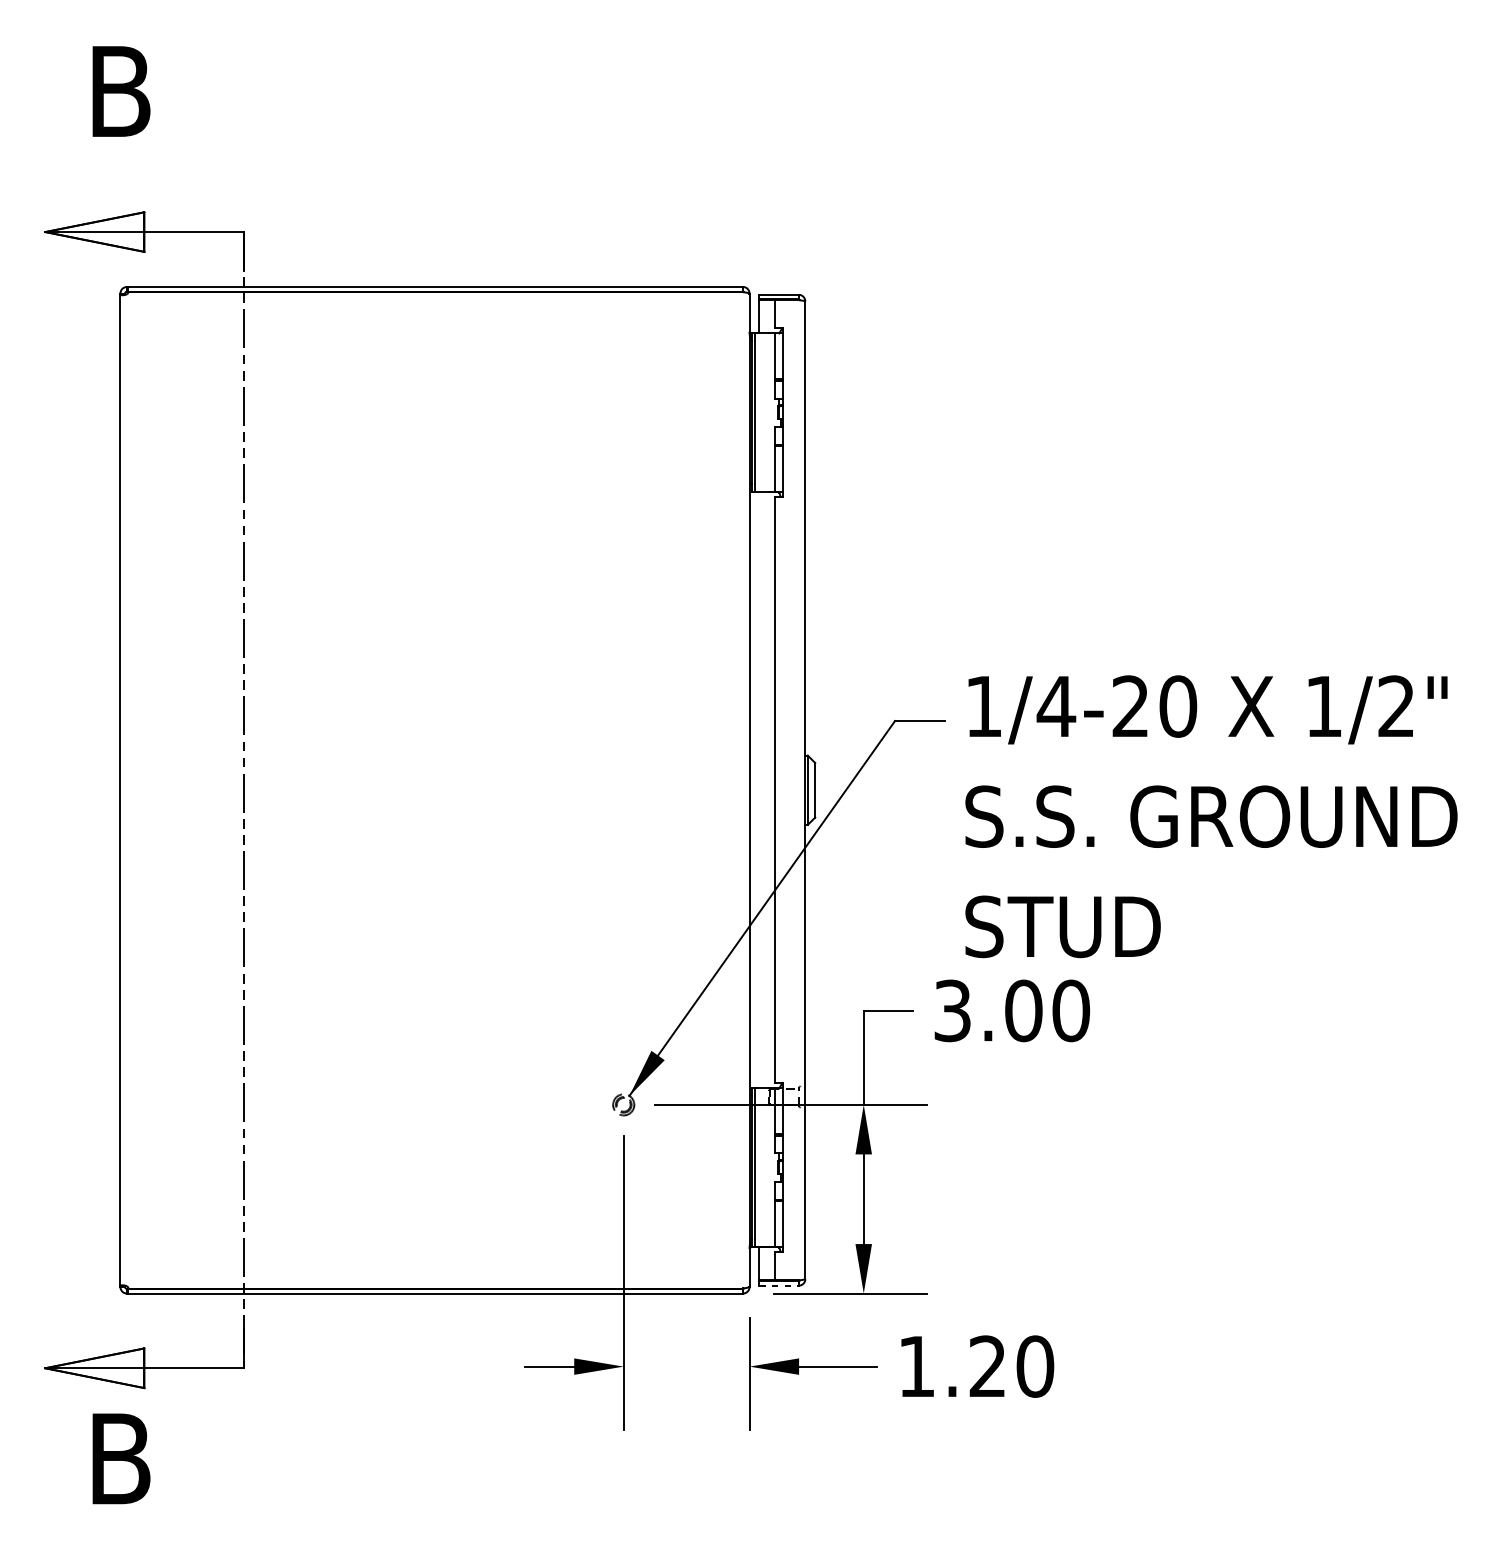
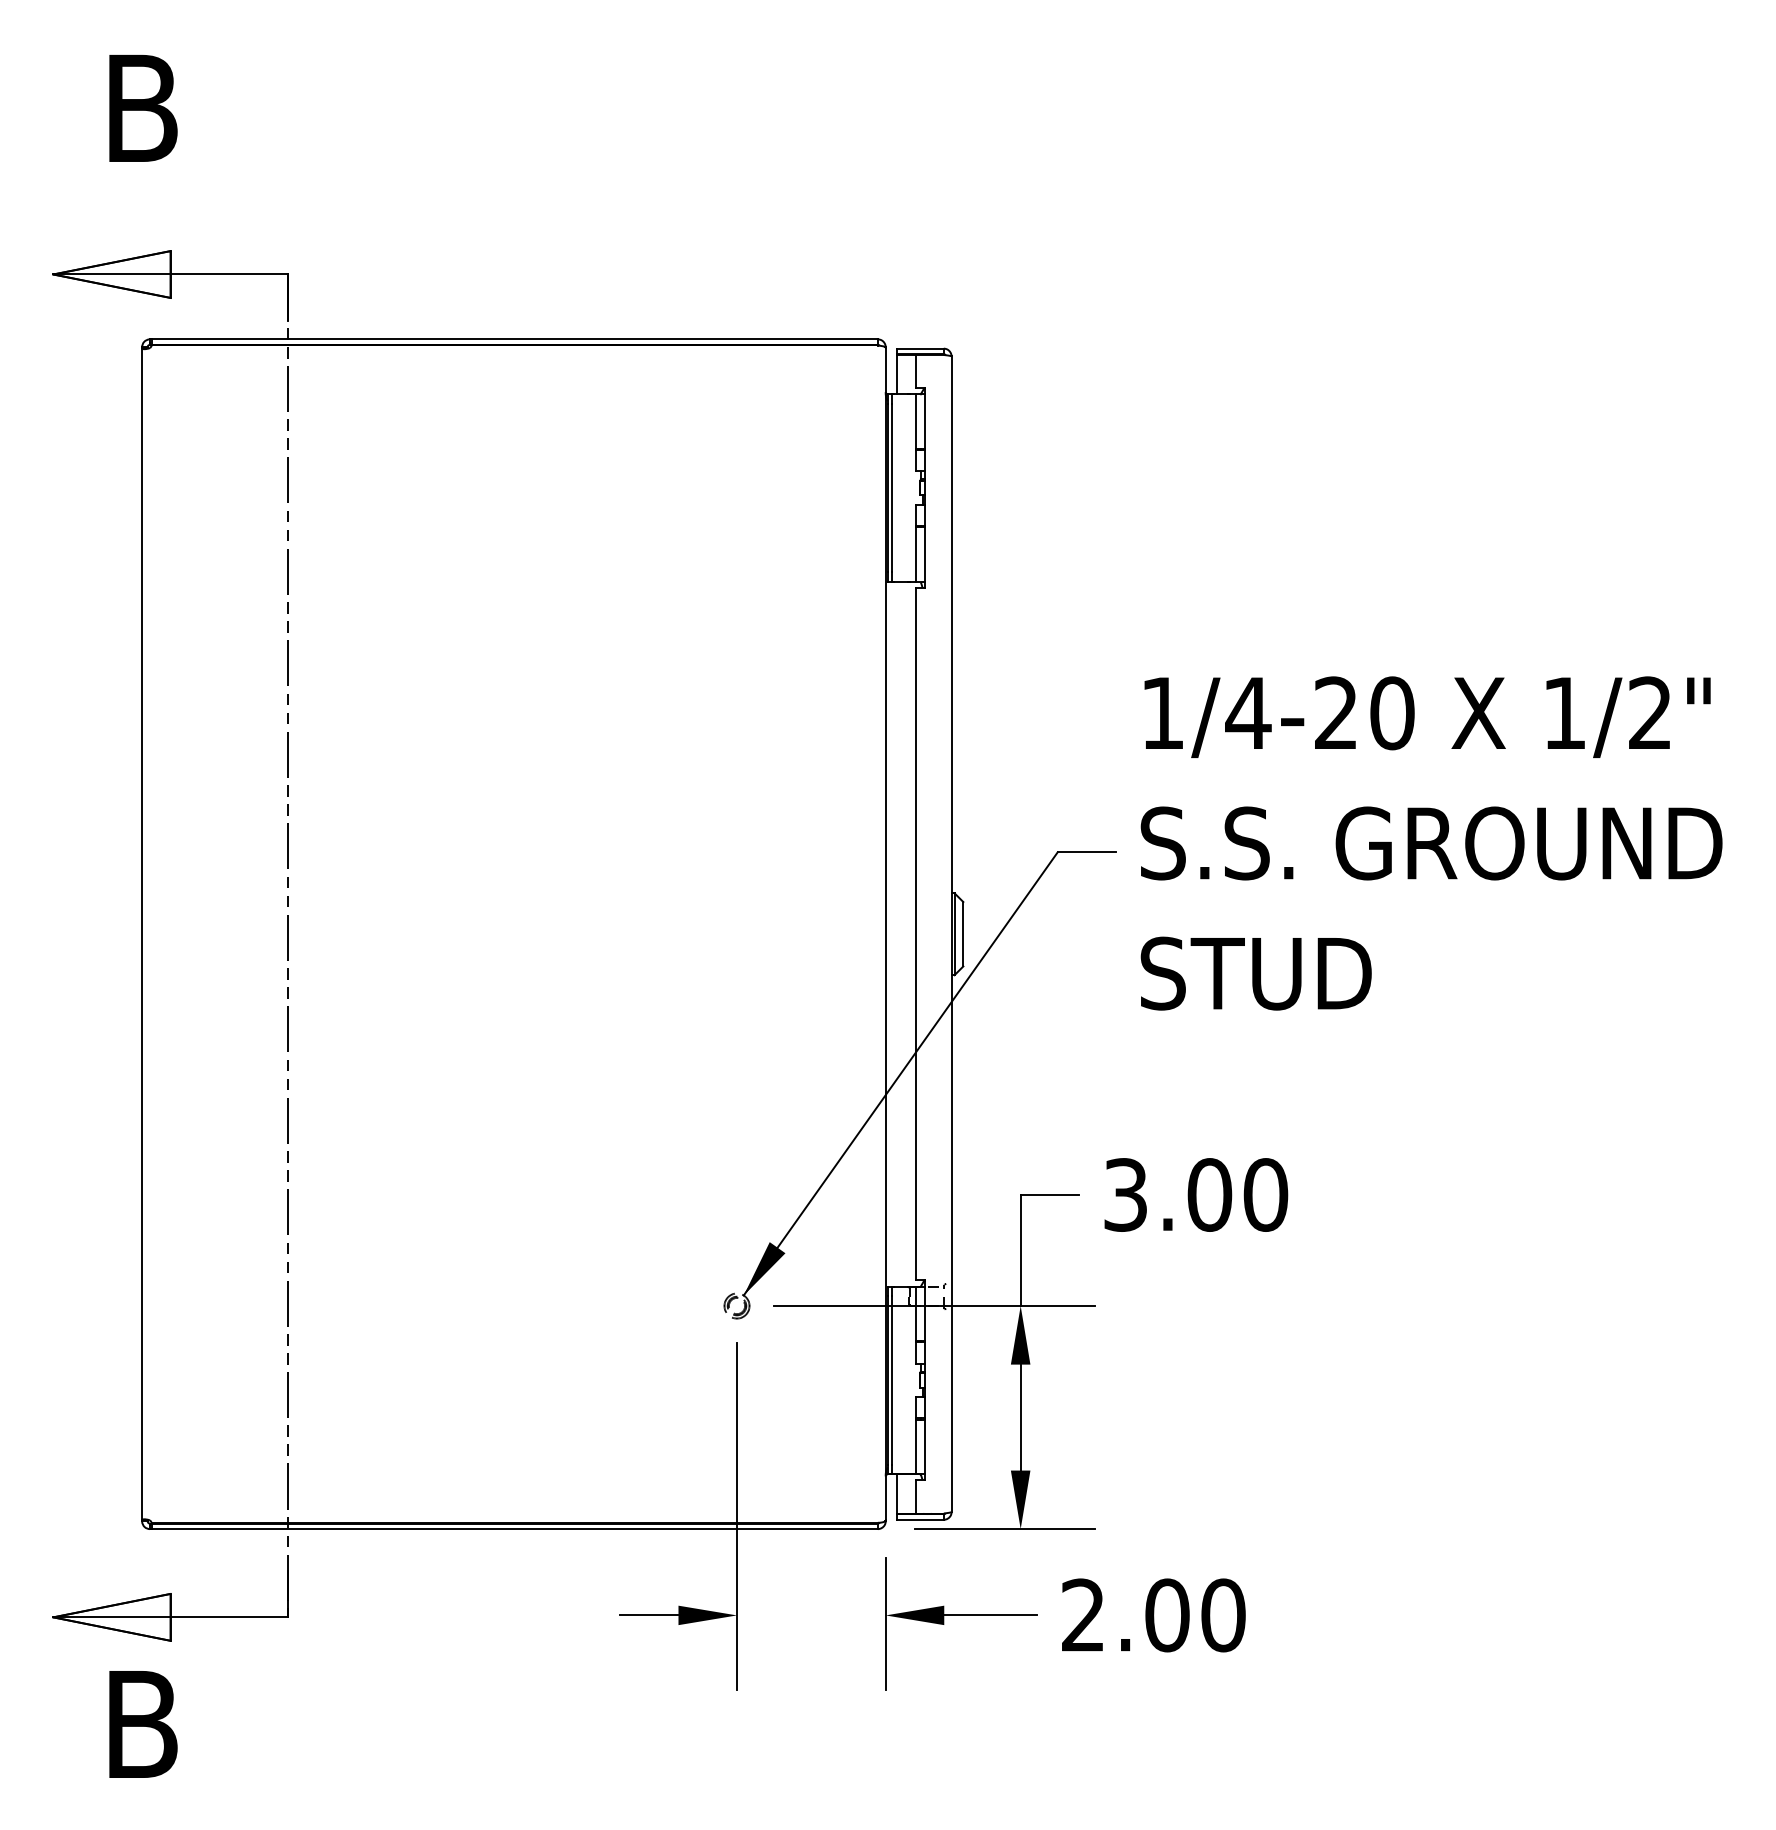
text: (1211, 816) -> (1431, 843), moved
line: (779, 1285) -> (921, 1519), dashed -> solid
text: (952, 1366) -> (1125, 1615), 1.20 -> 2.00

